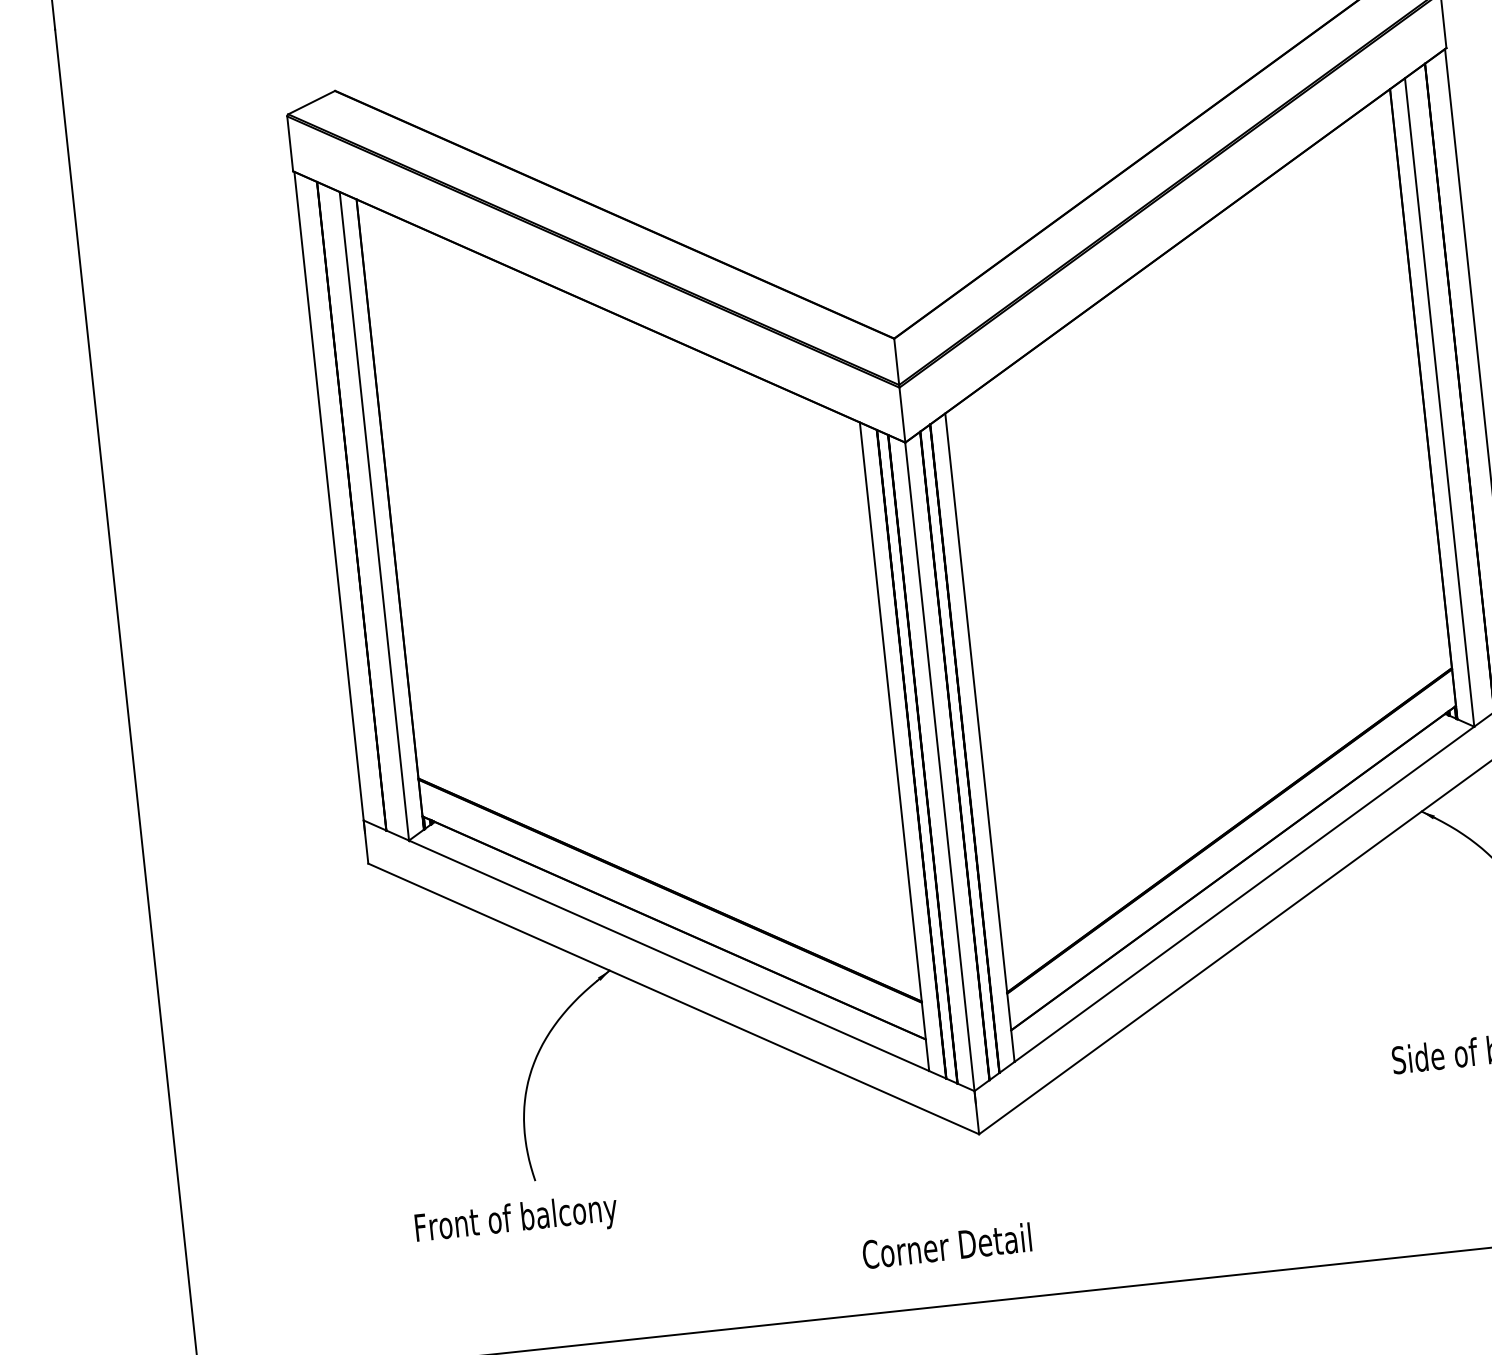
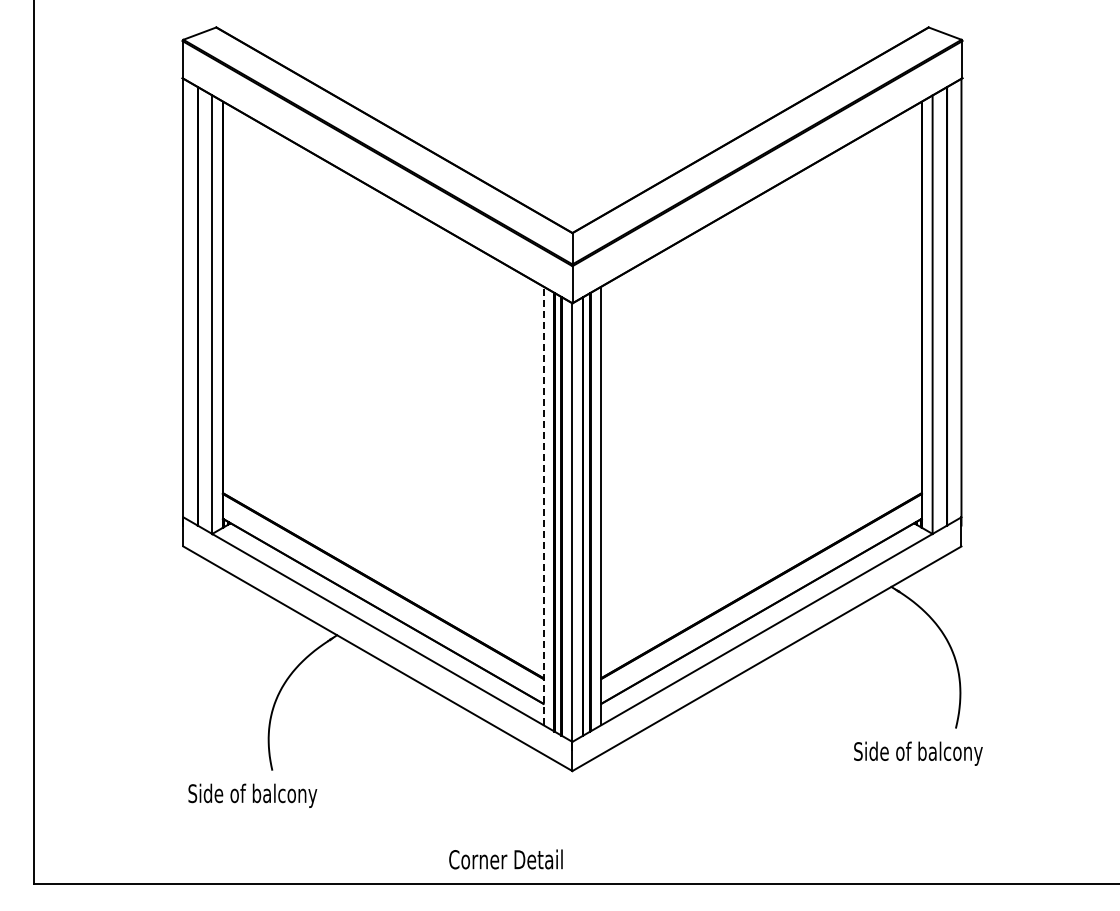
line: (894, 746) -> (543, 505), solid -> dashed
text: (515, 1220) -> (256, 795), Front of balcony -> Side of balcony
text: (946, 1246) -> (505, 859), moved

